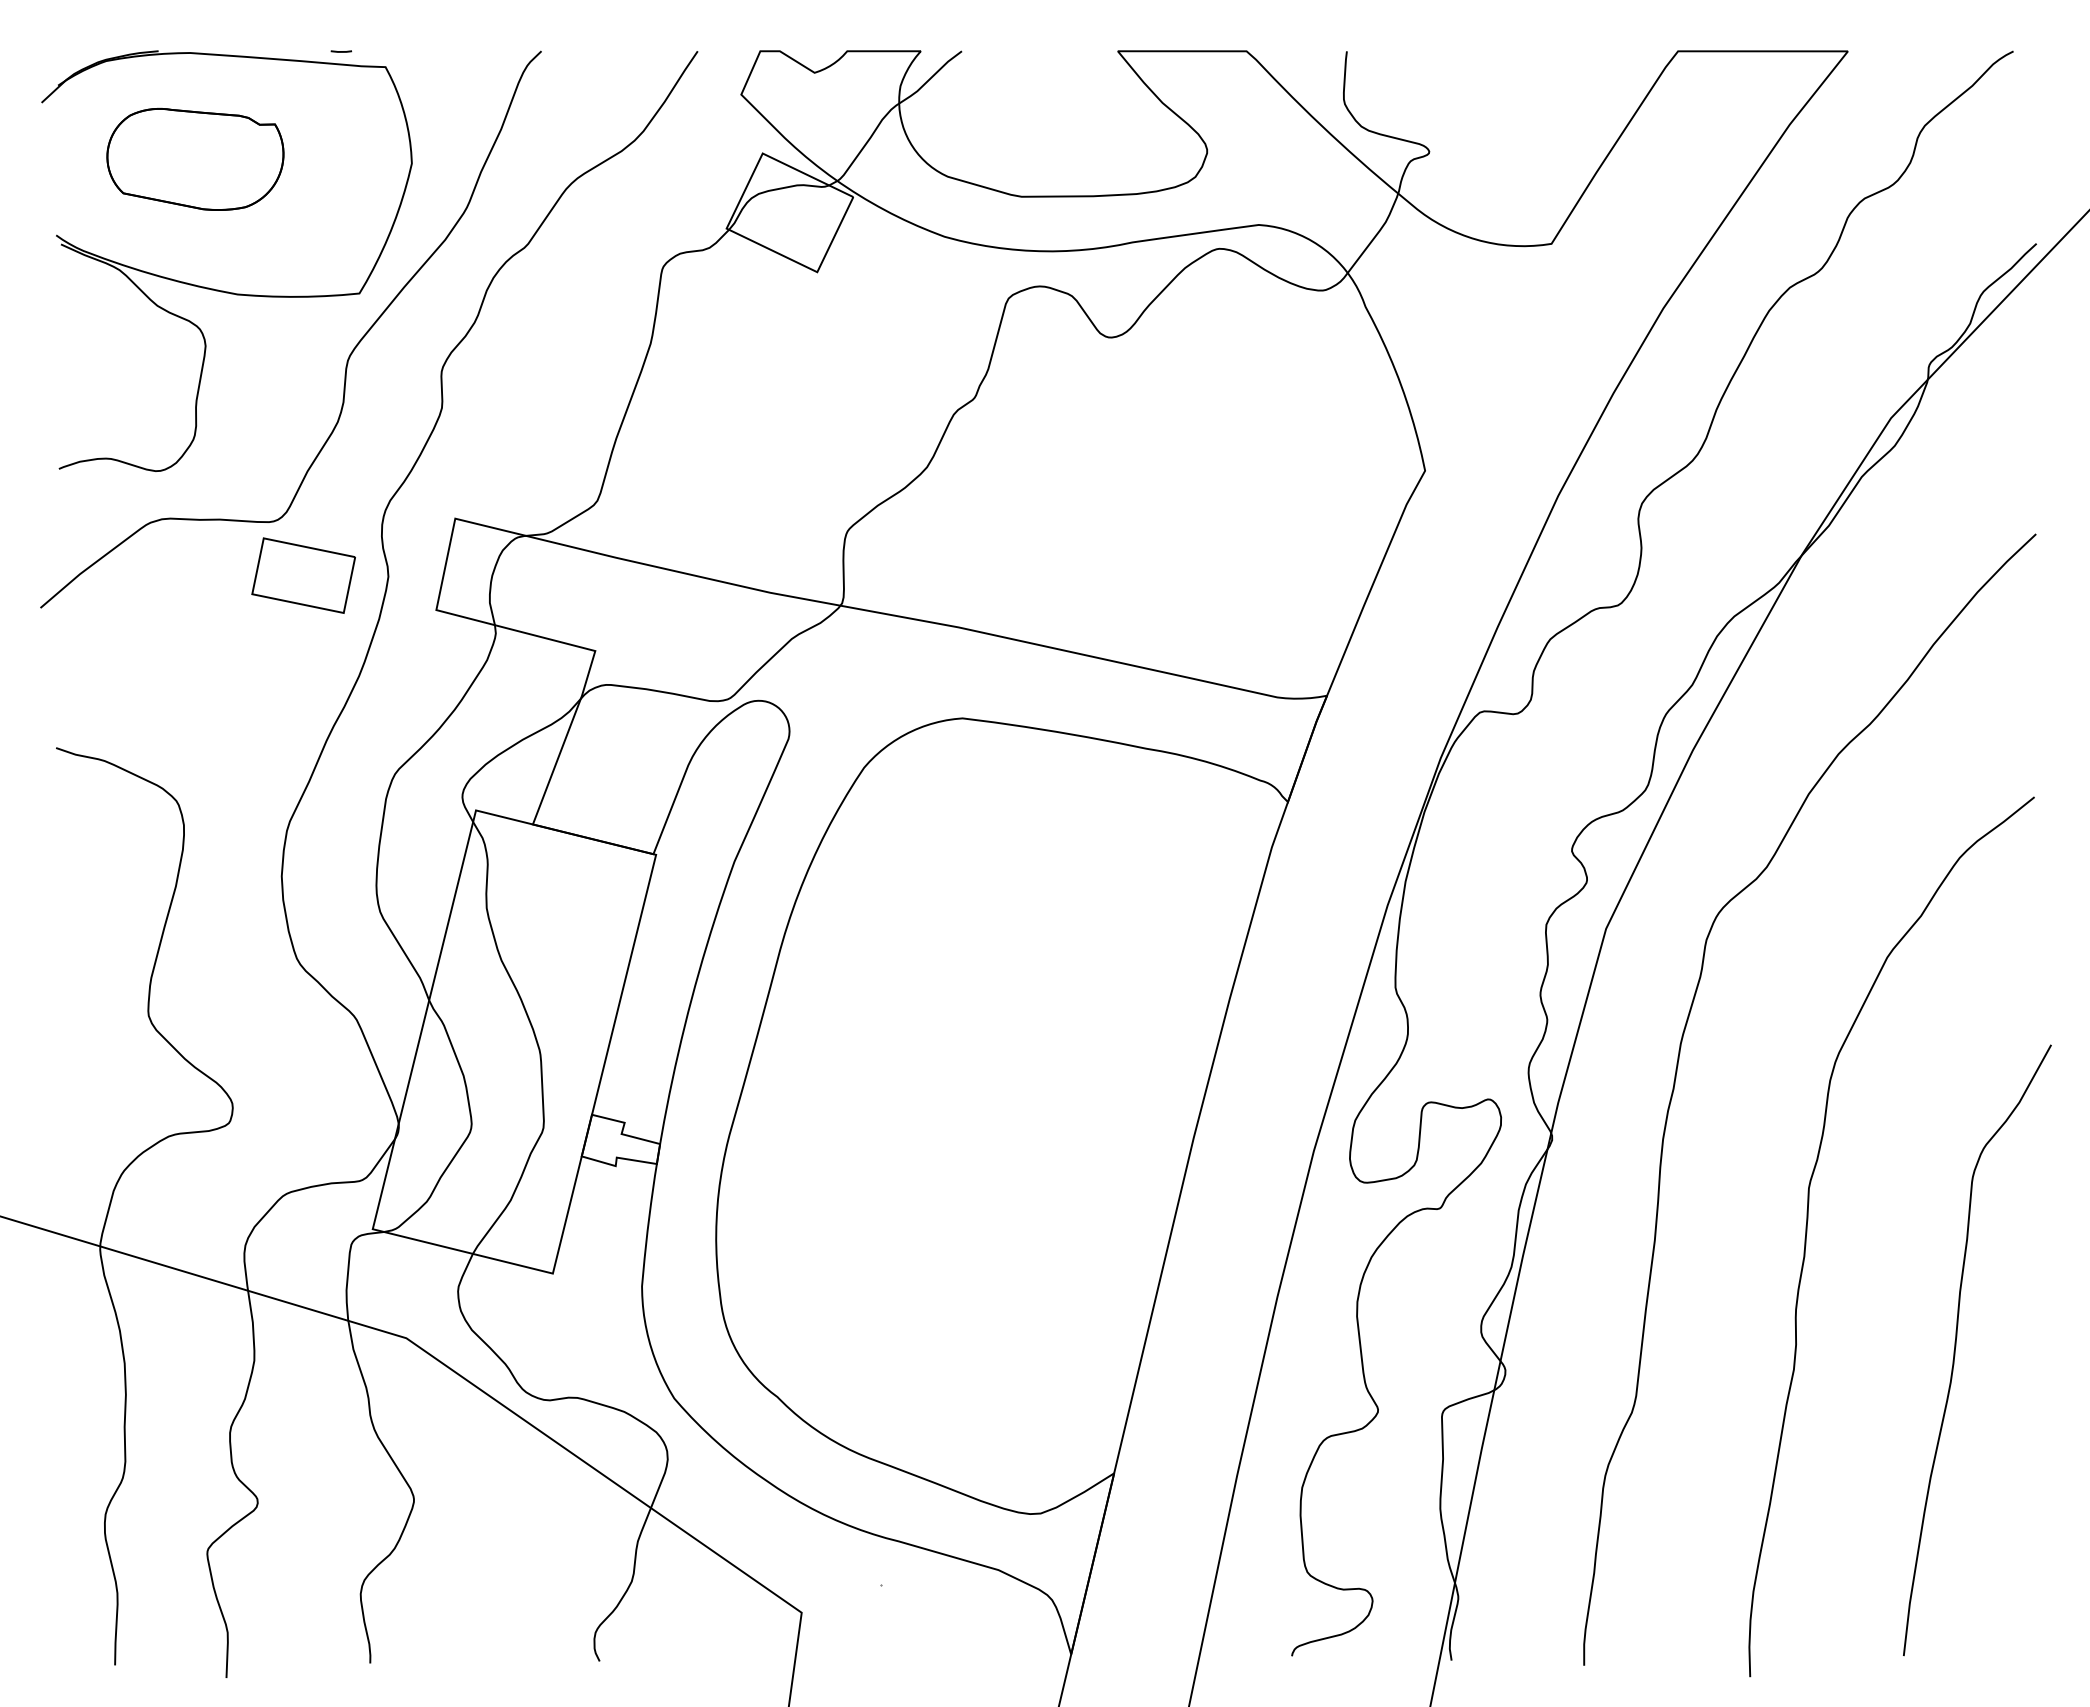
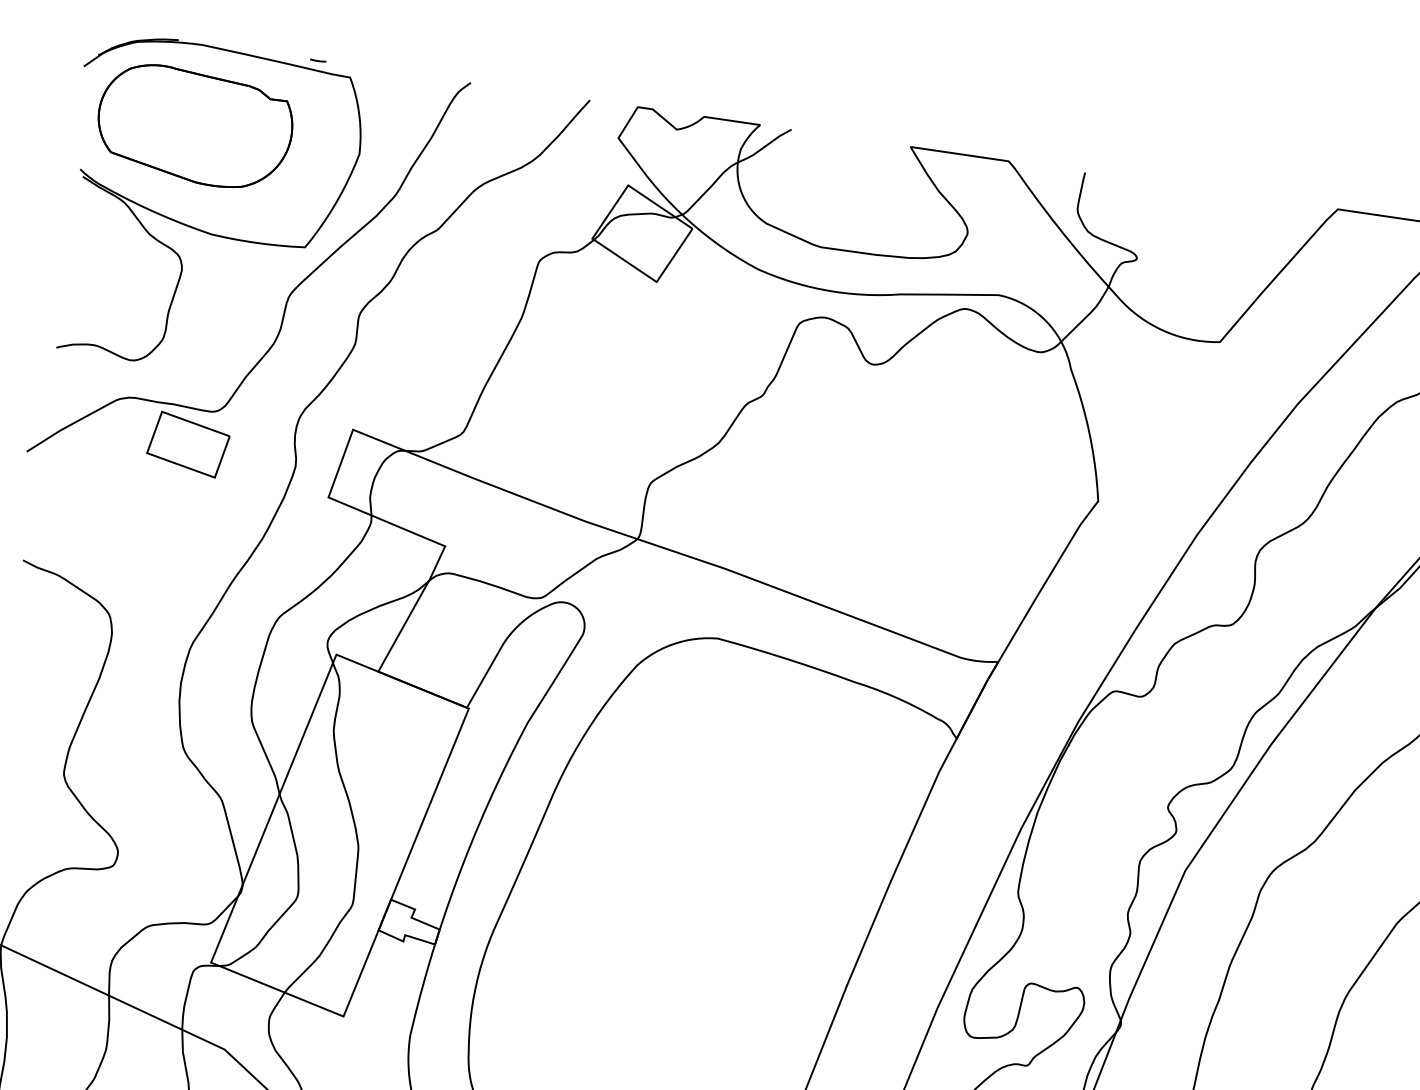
part: (195, 159) -> (194, 126), size x1.43
part: (303, 575) -> (188, 444), moved

